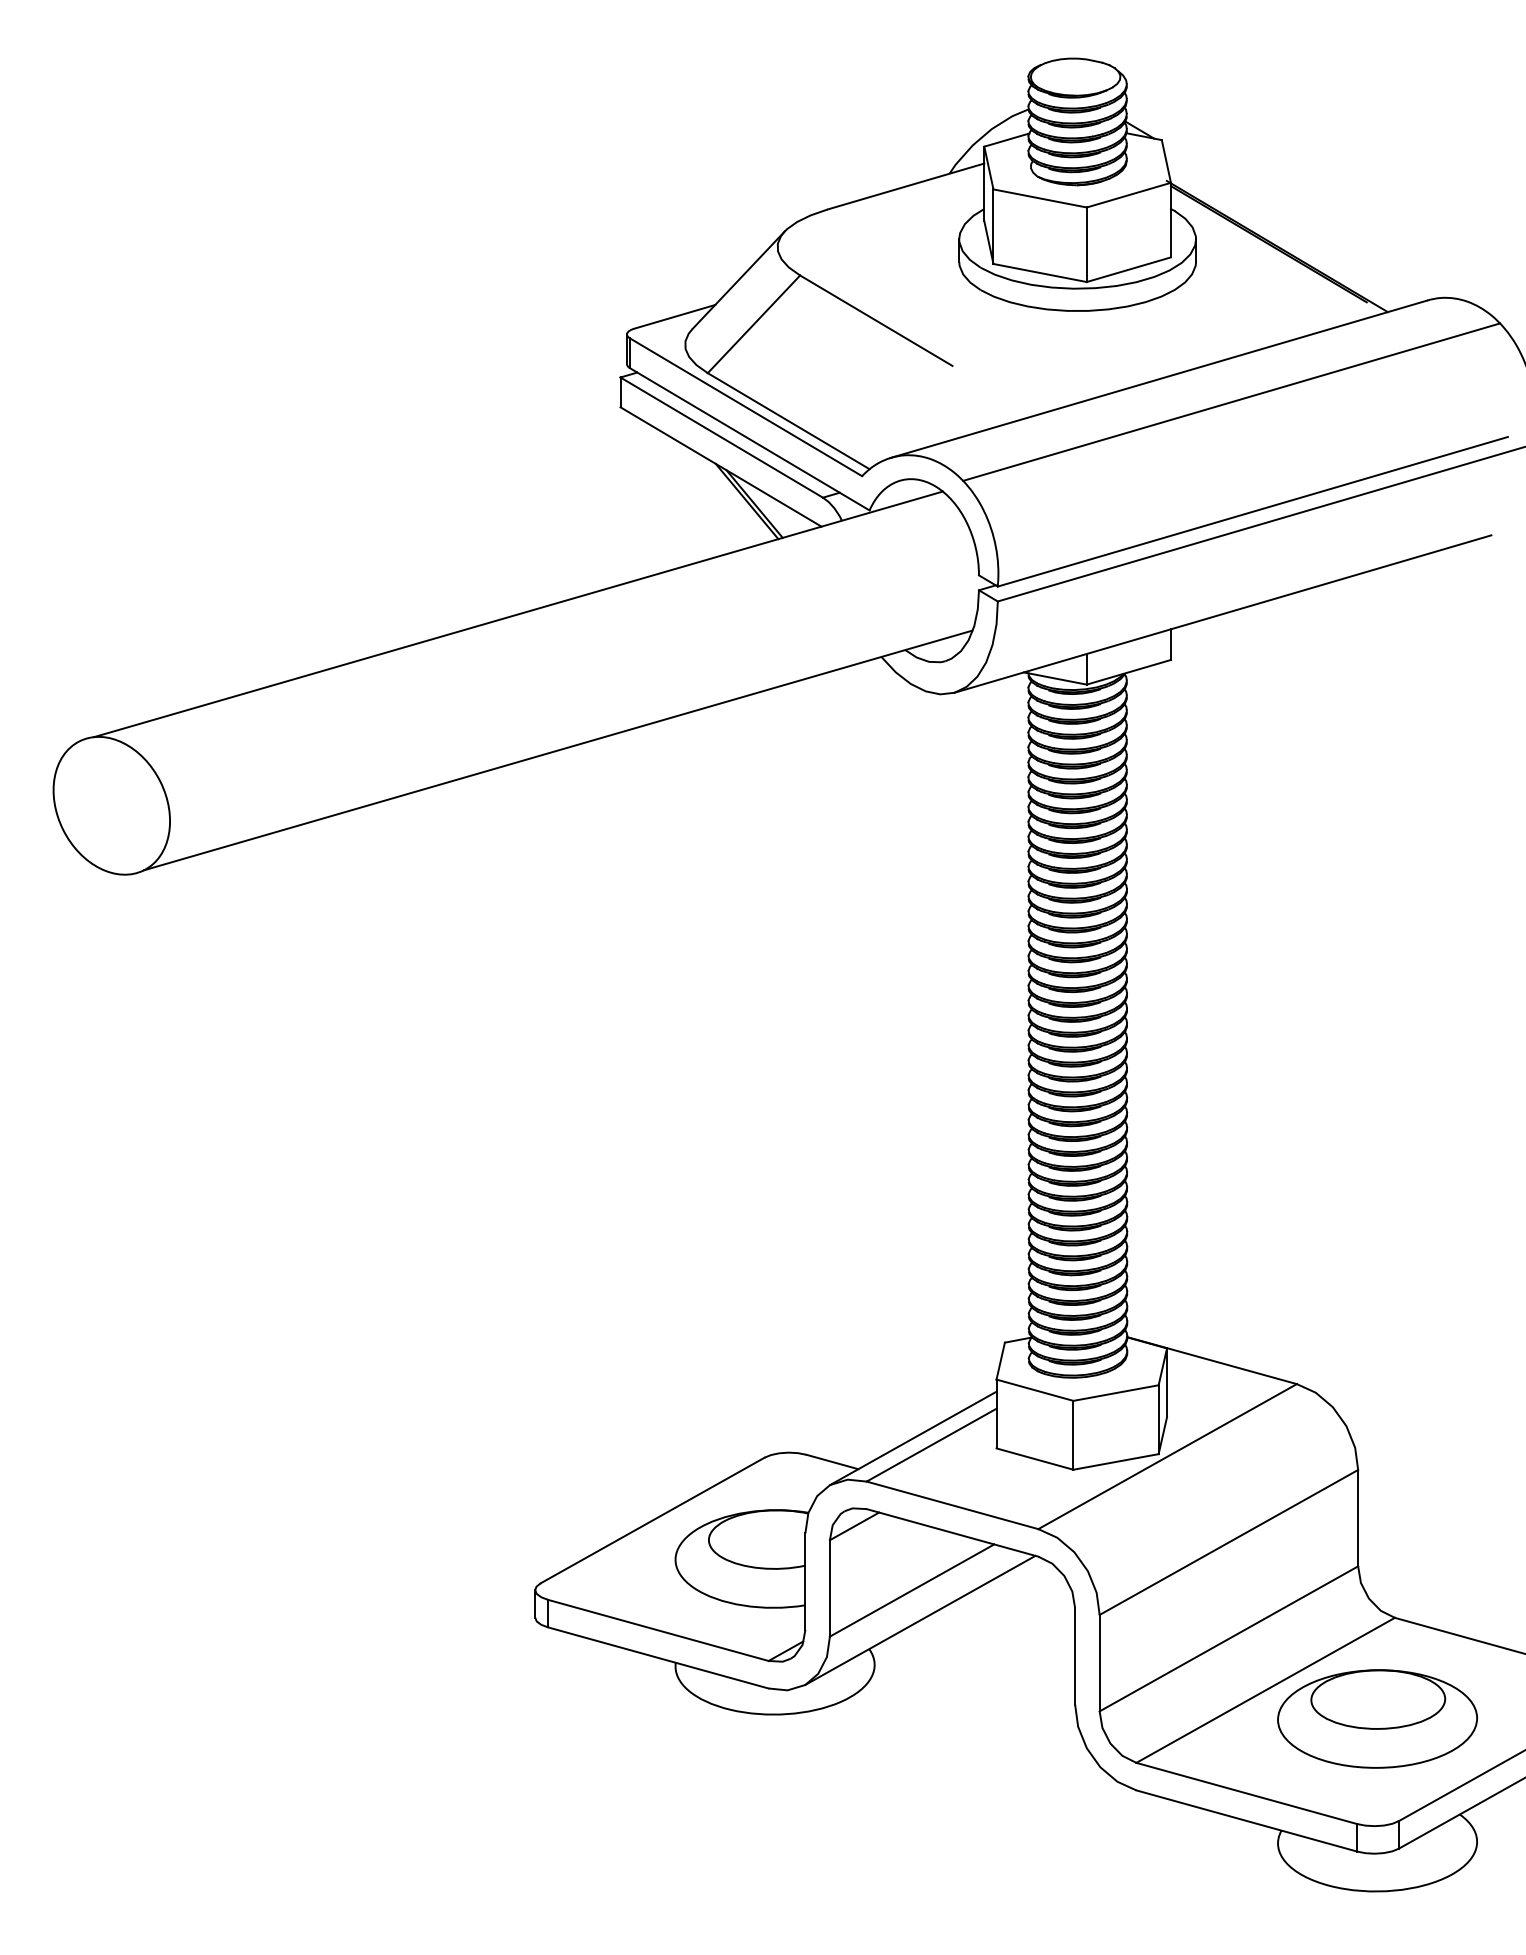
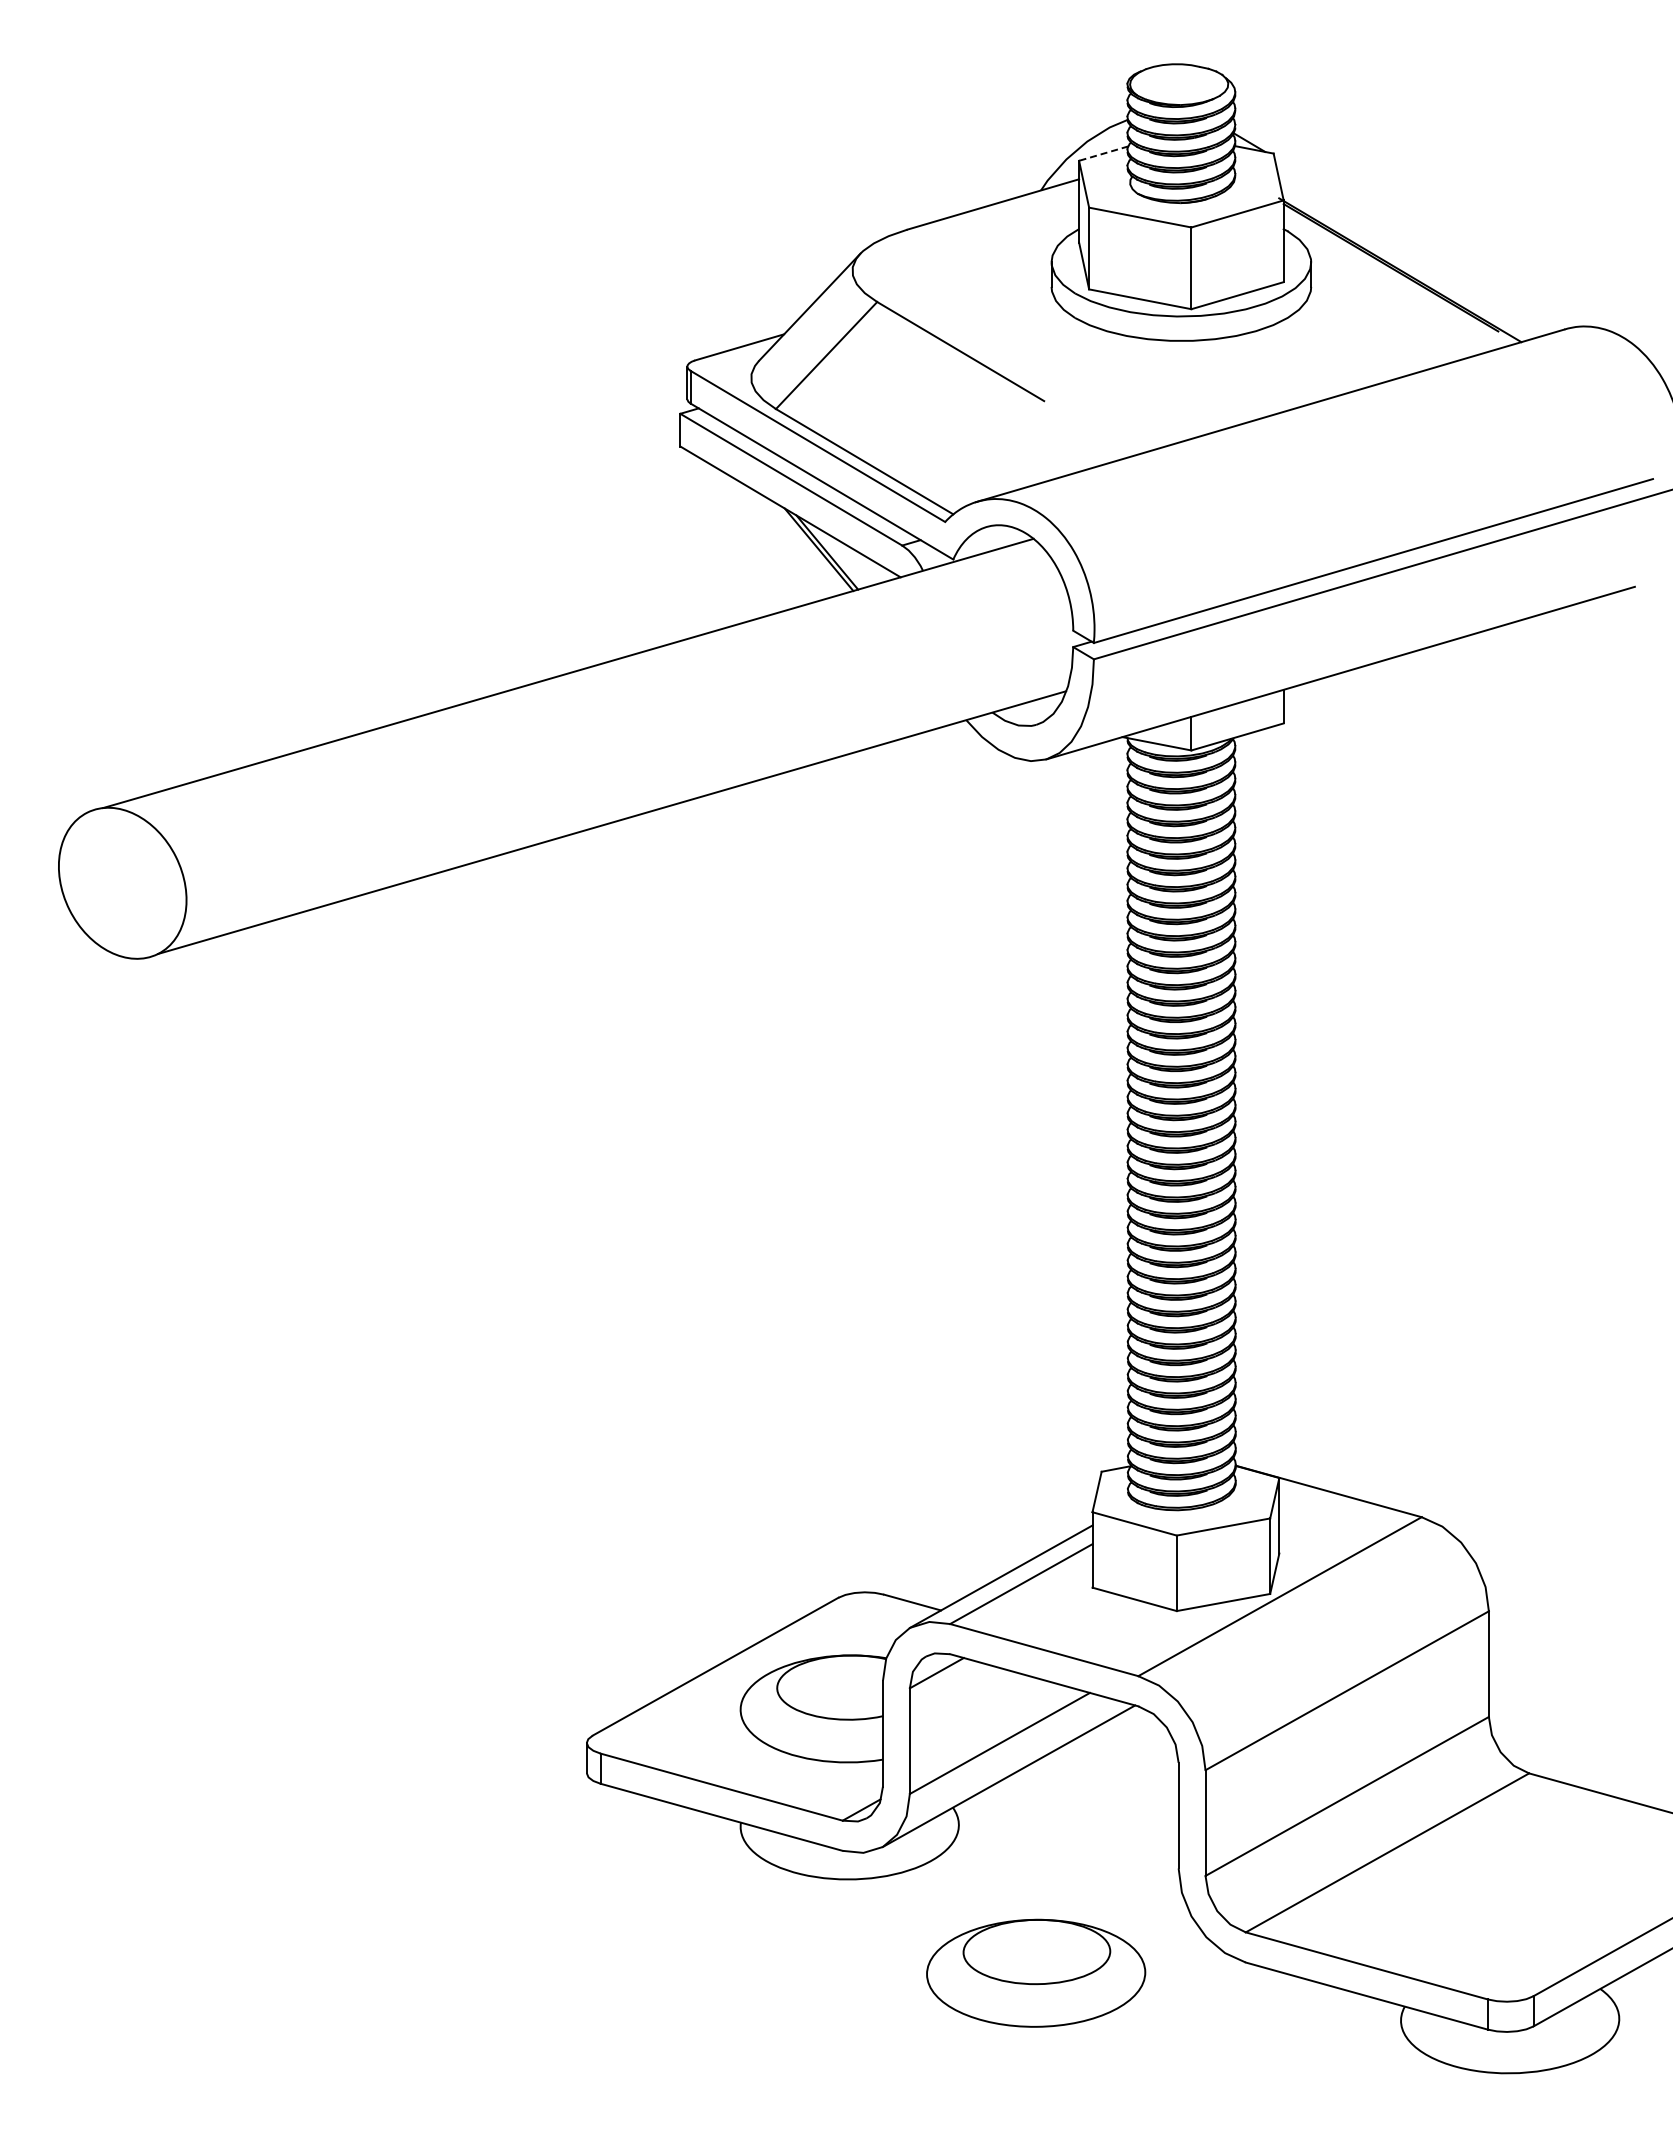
line: (1006, 140) -> (1103, 153), solid -> dashed
line: (1231, 401) -> (1349, 440), removed
part: (1377, 1718) -> (1036, 1972), moved

